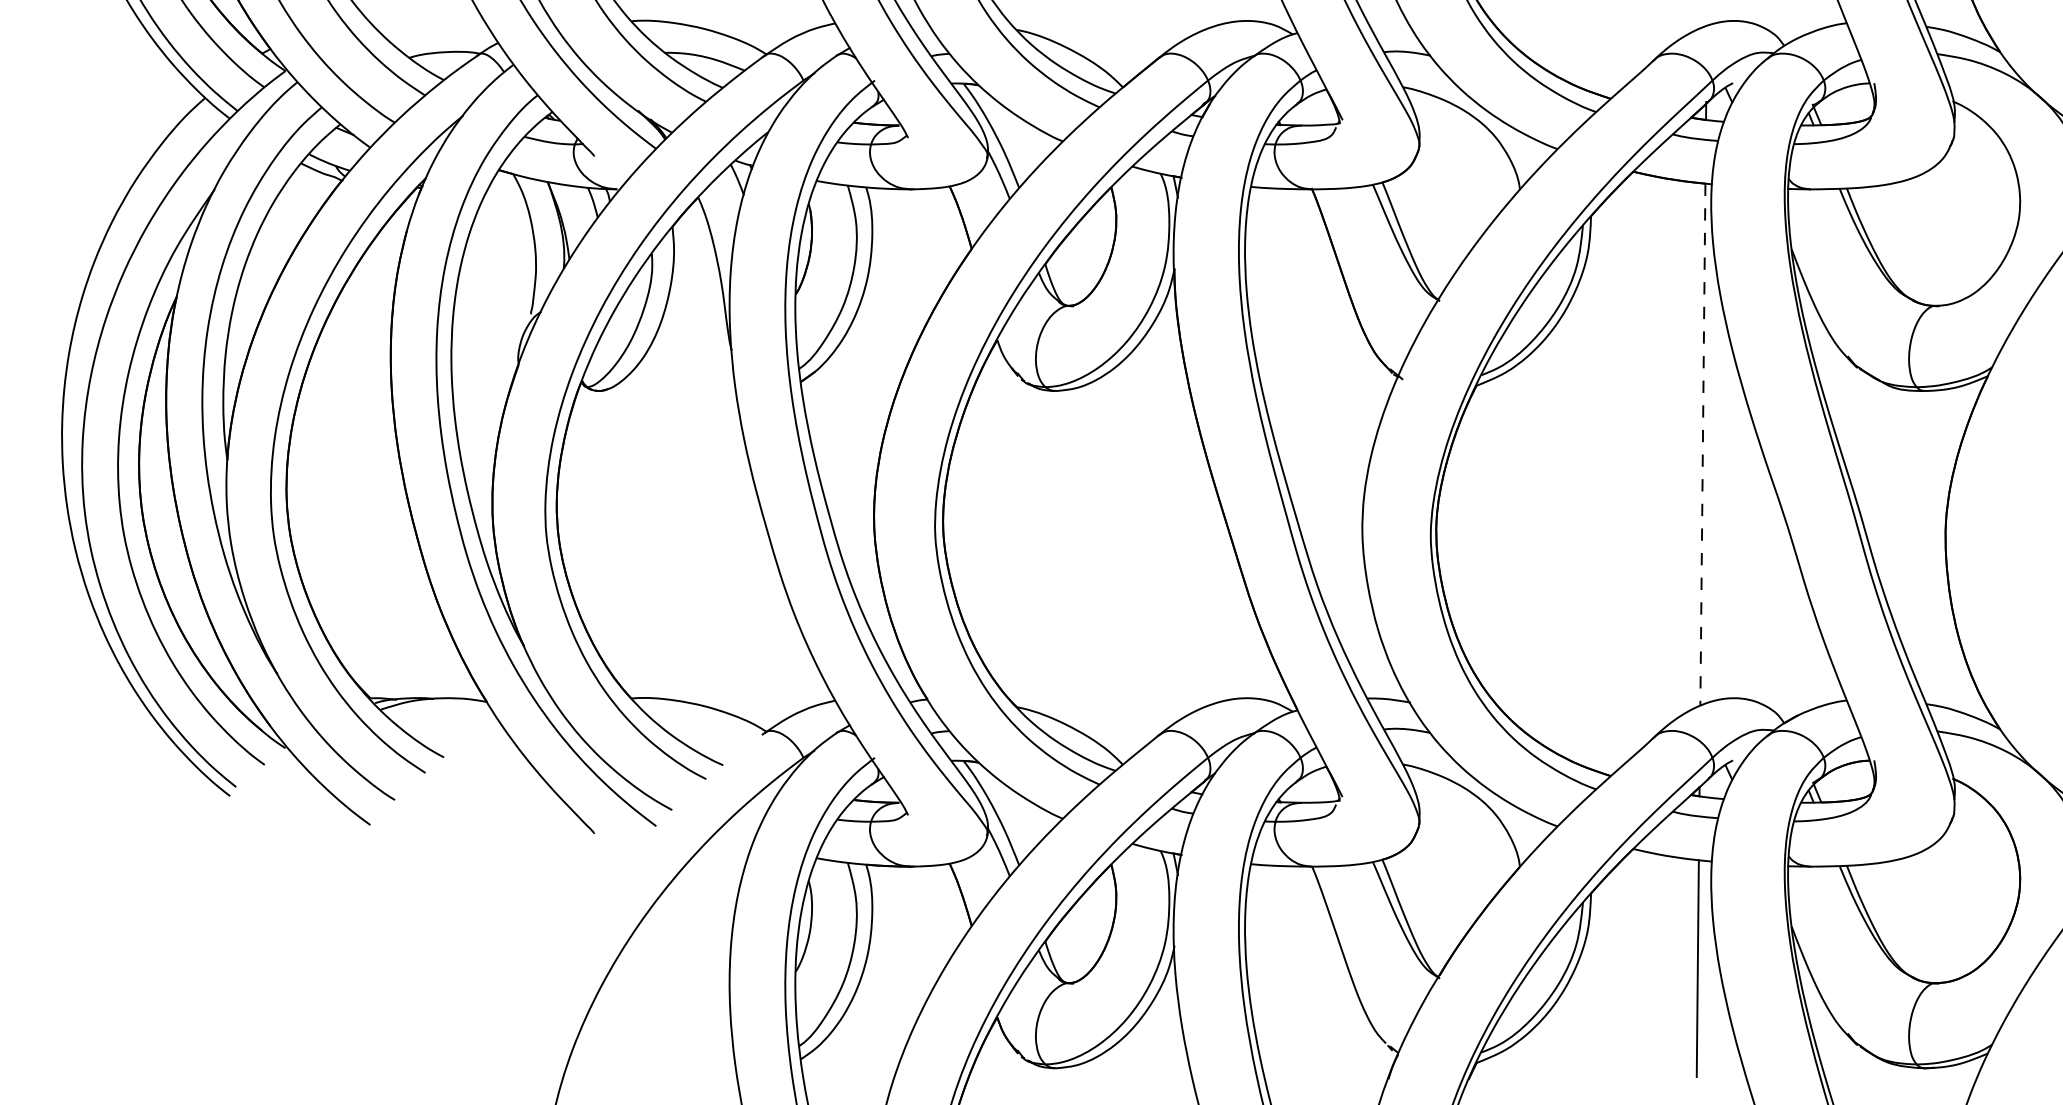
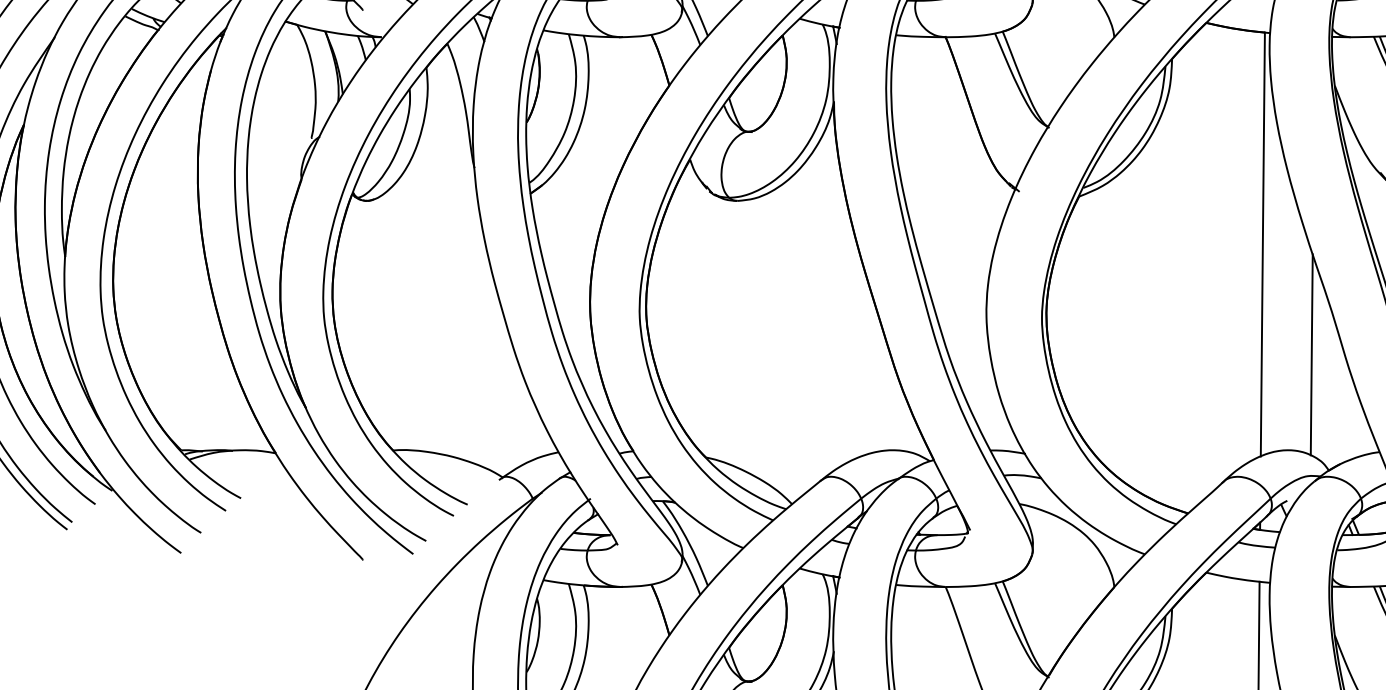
line: (1702, 445) -> (1262, 245), dashed -> solid
line: (1762, 580) -> (1311, 354), added

